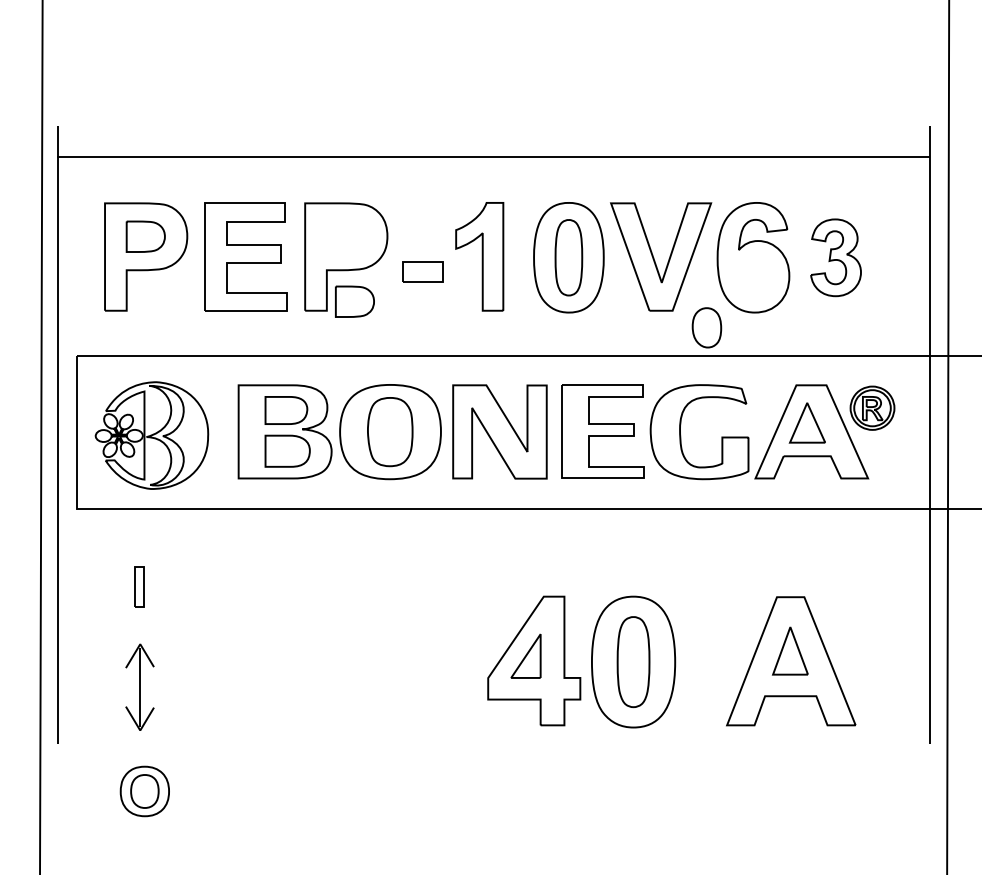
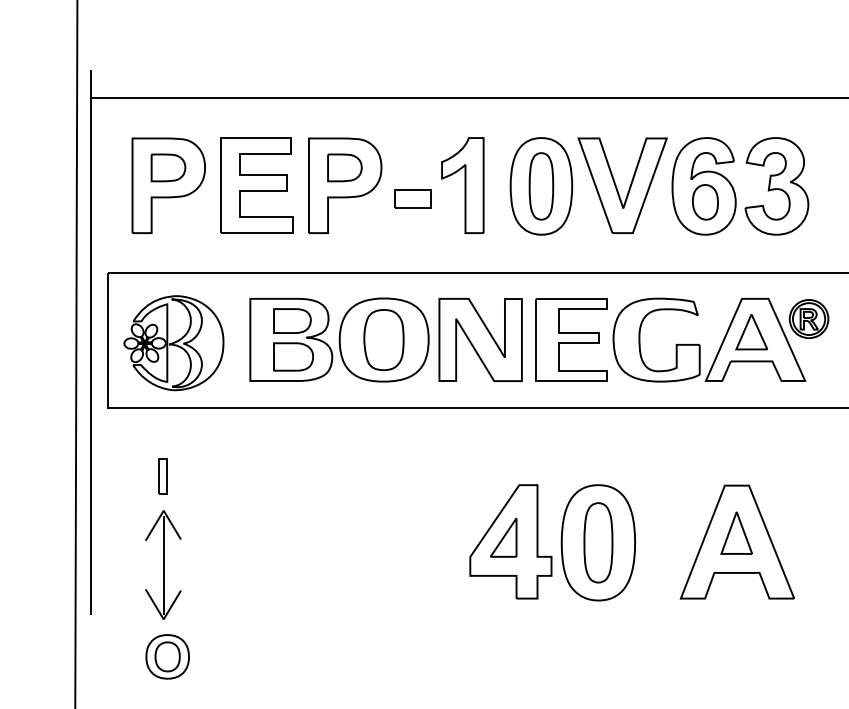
part: (835, 257) -> (776, 186), size x1.43
part: (354, 301) -> (344, 167), moved
part: (706, 327) -> (705, 202), moved
part: (139, 687) -> (162, 565), size x1.43

